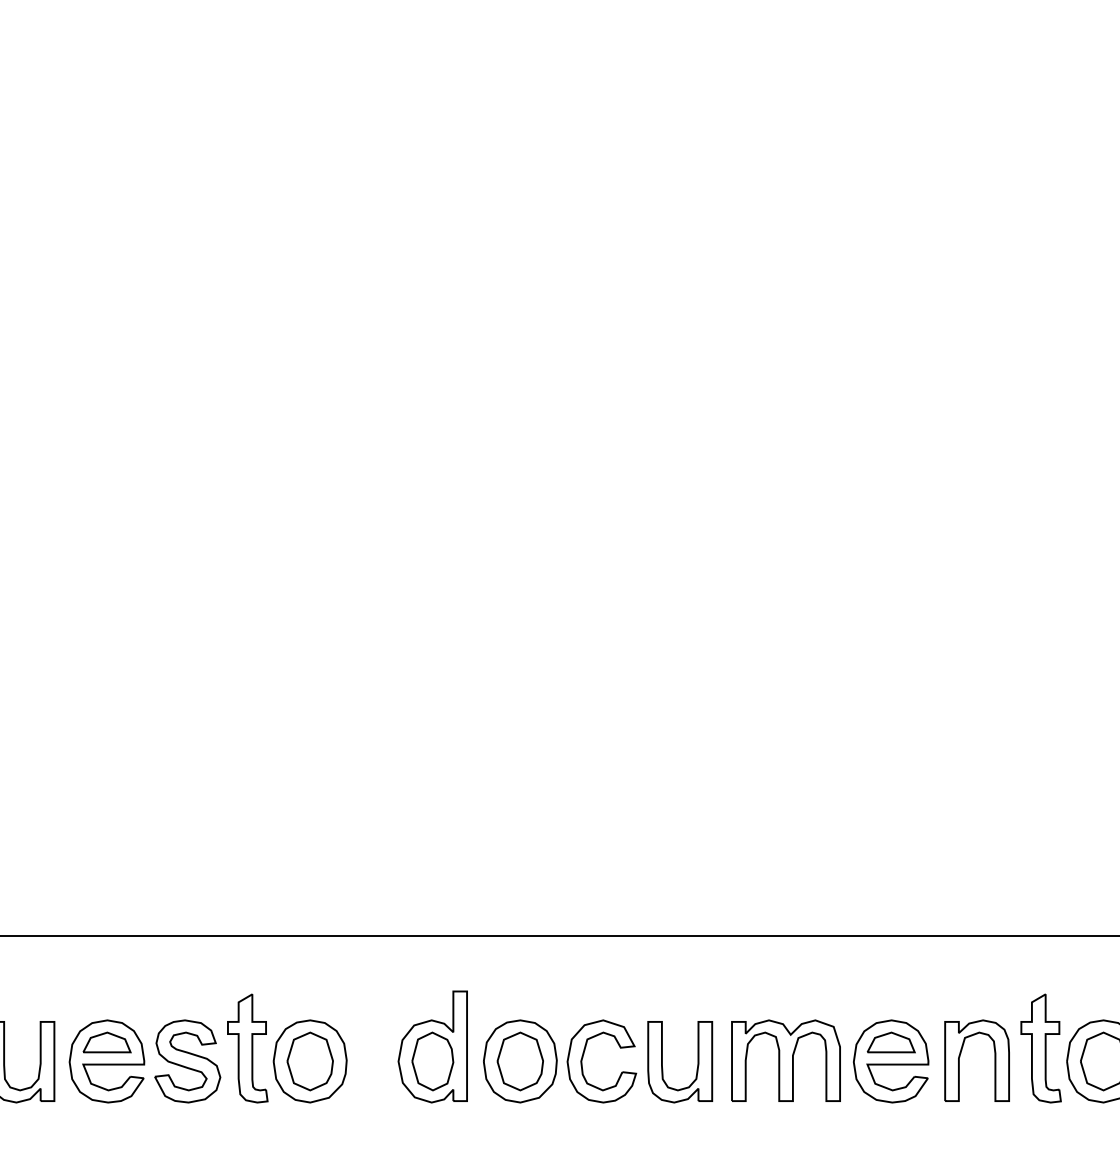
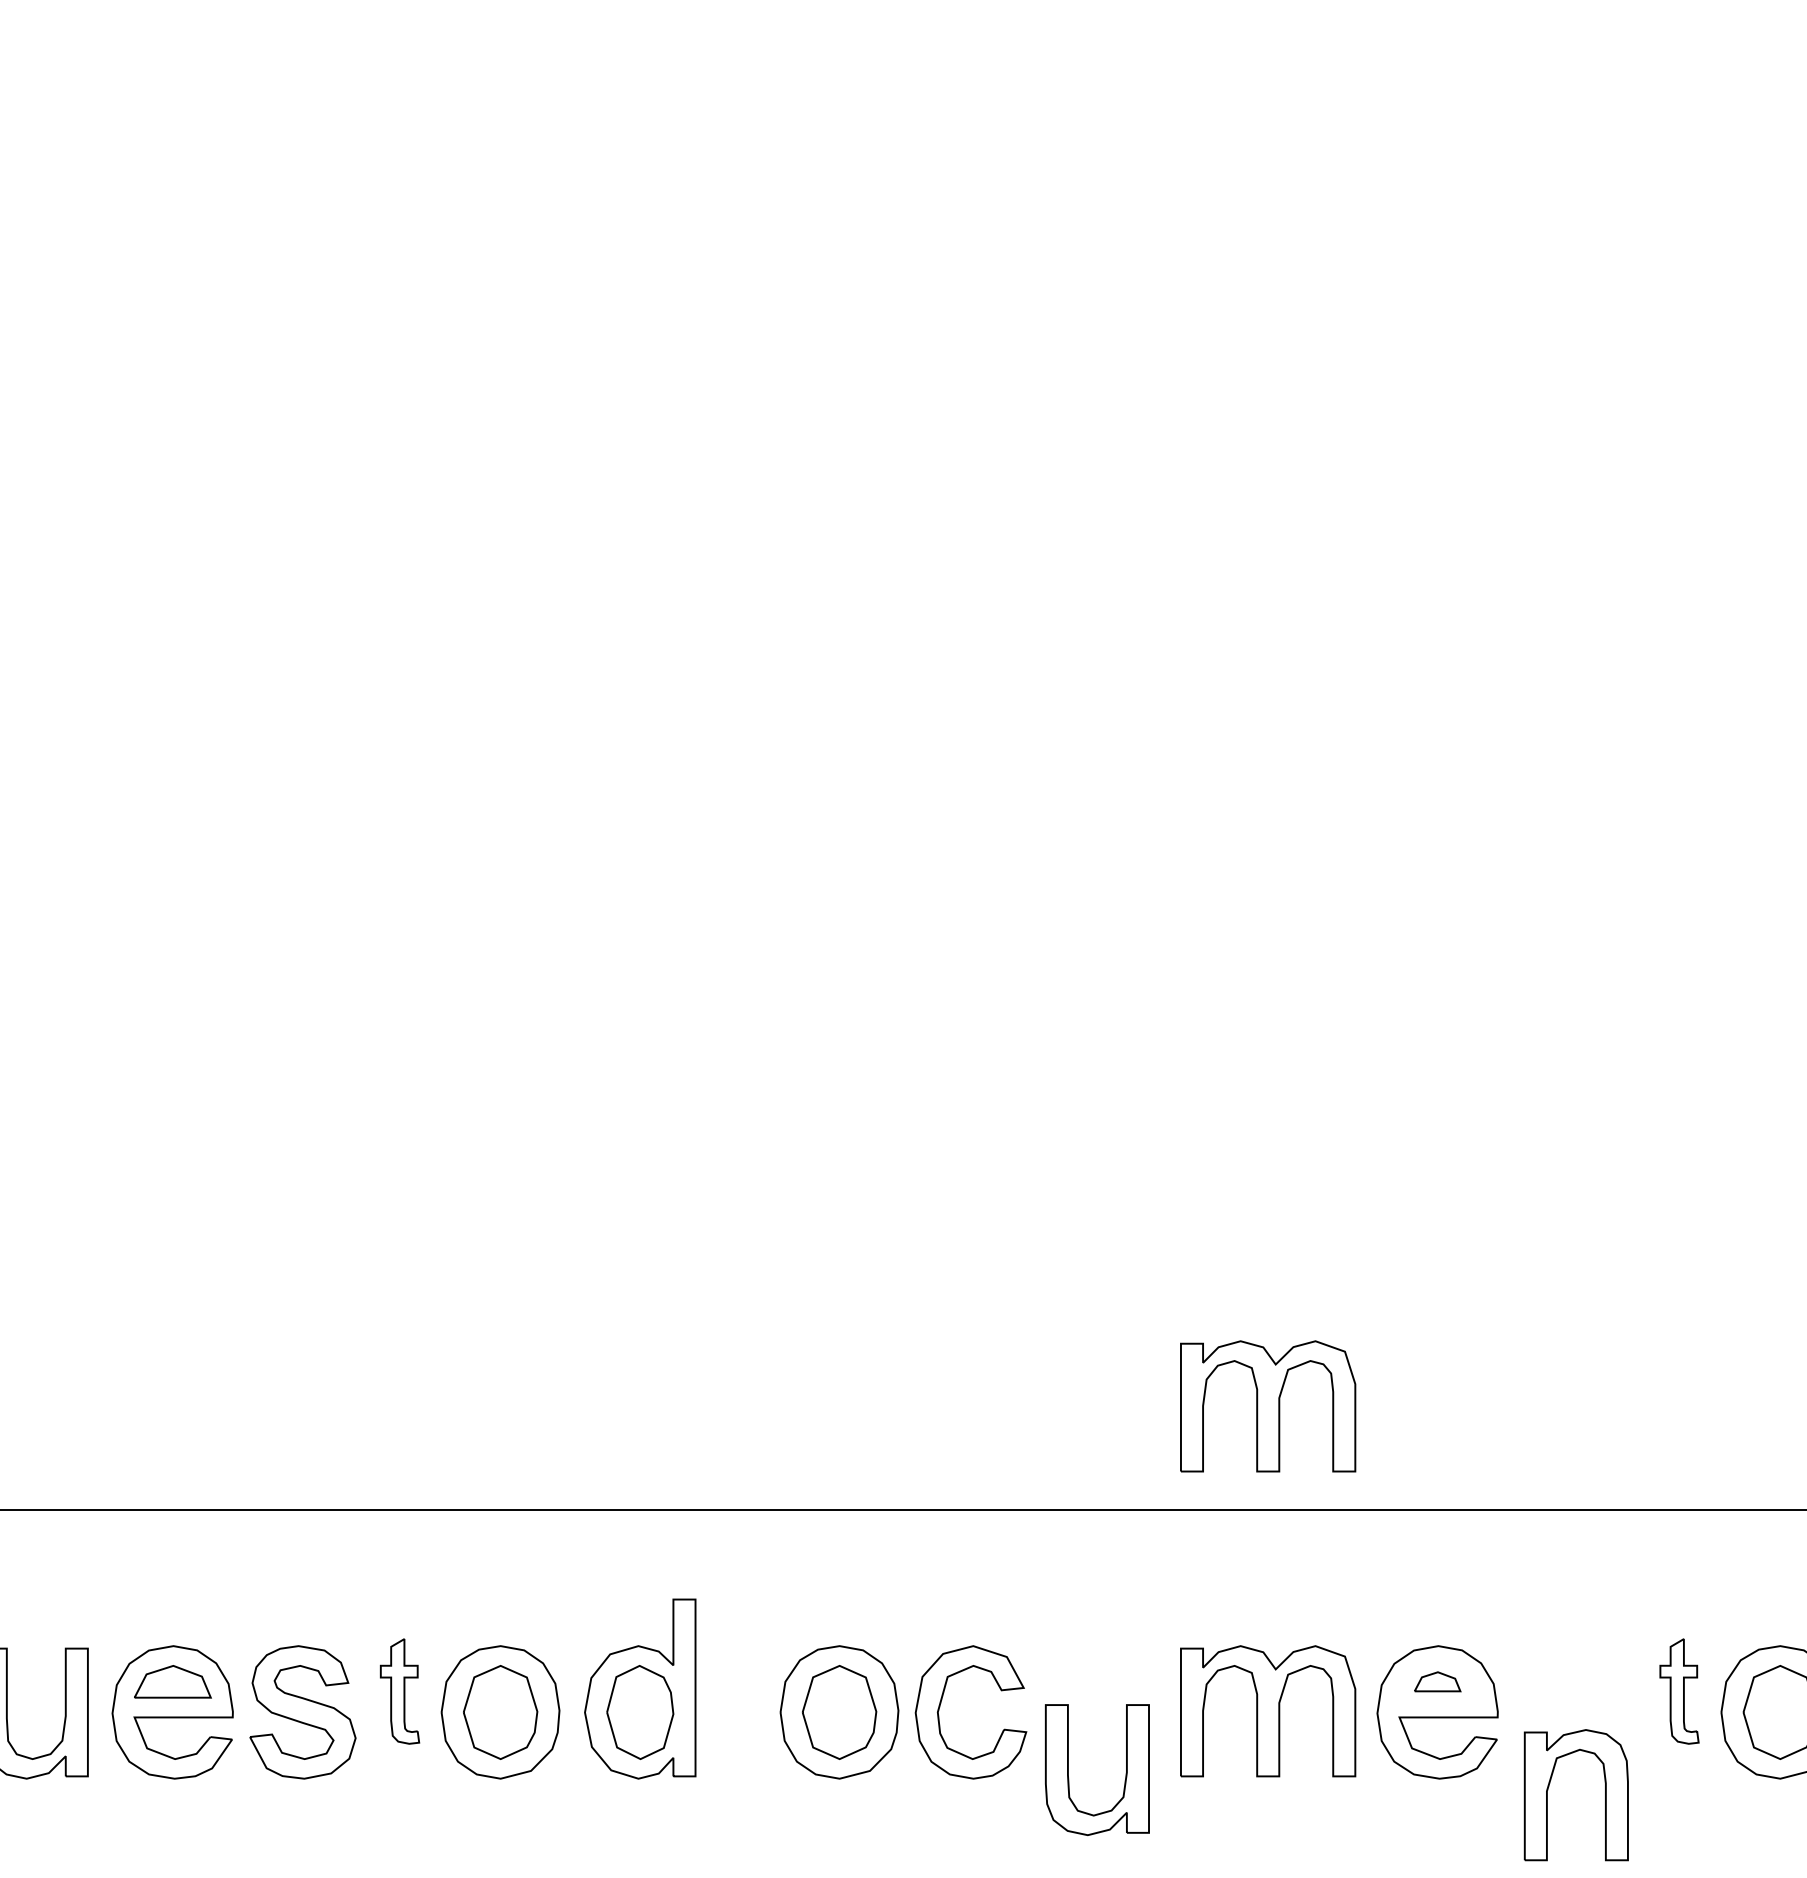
part: (785, 871) -> (1267, 1405), added
part: (890, 1042) -> (1436, 1681), size x0.6
part: (432, 1046) -> (639, 1688), moved
part: (247, 1048) -> (399, 1691), size x0.6
part: (1040, 1048) -> (1678, 1691), size x0.6
part: (960, 1057) -> (1549, 1789), moved
part: (697, 1062) -> (1125, 1770), moved

